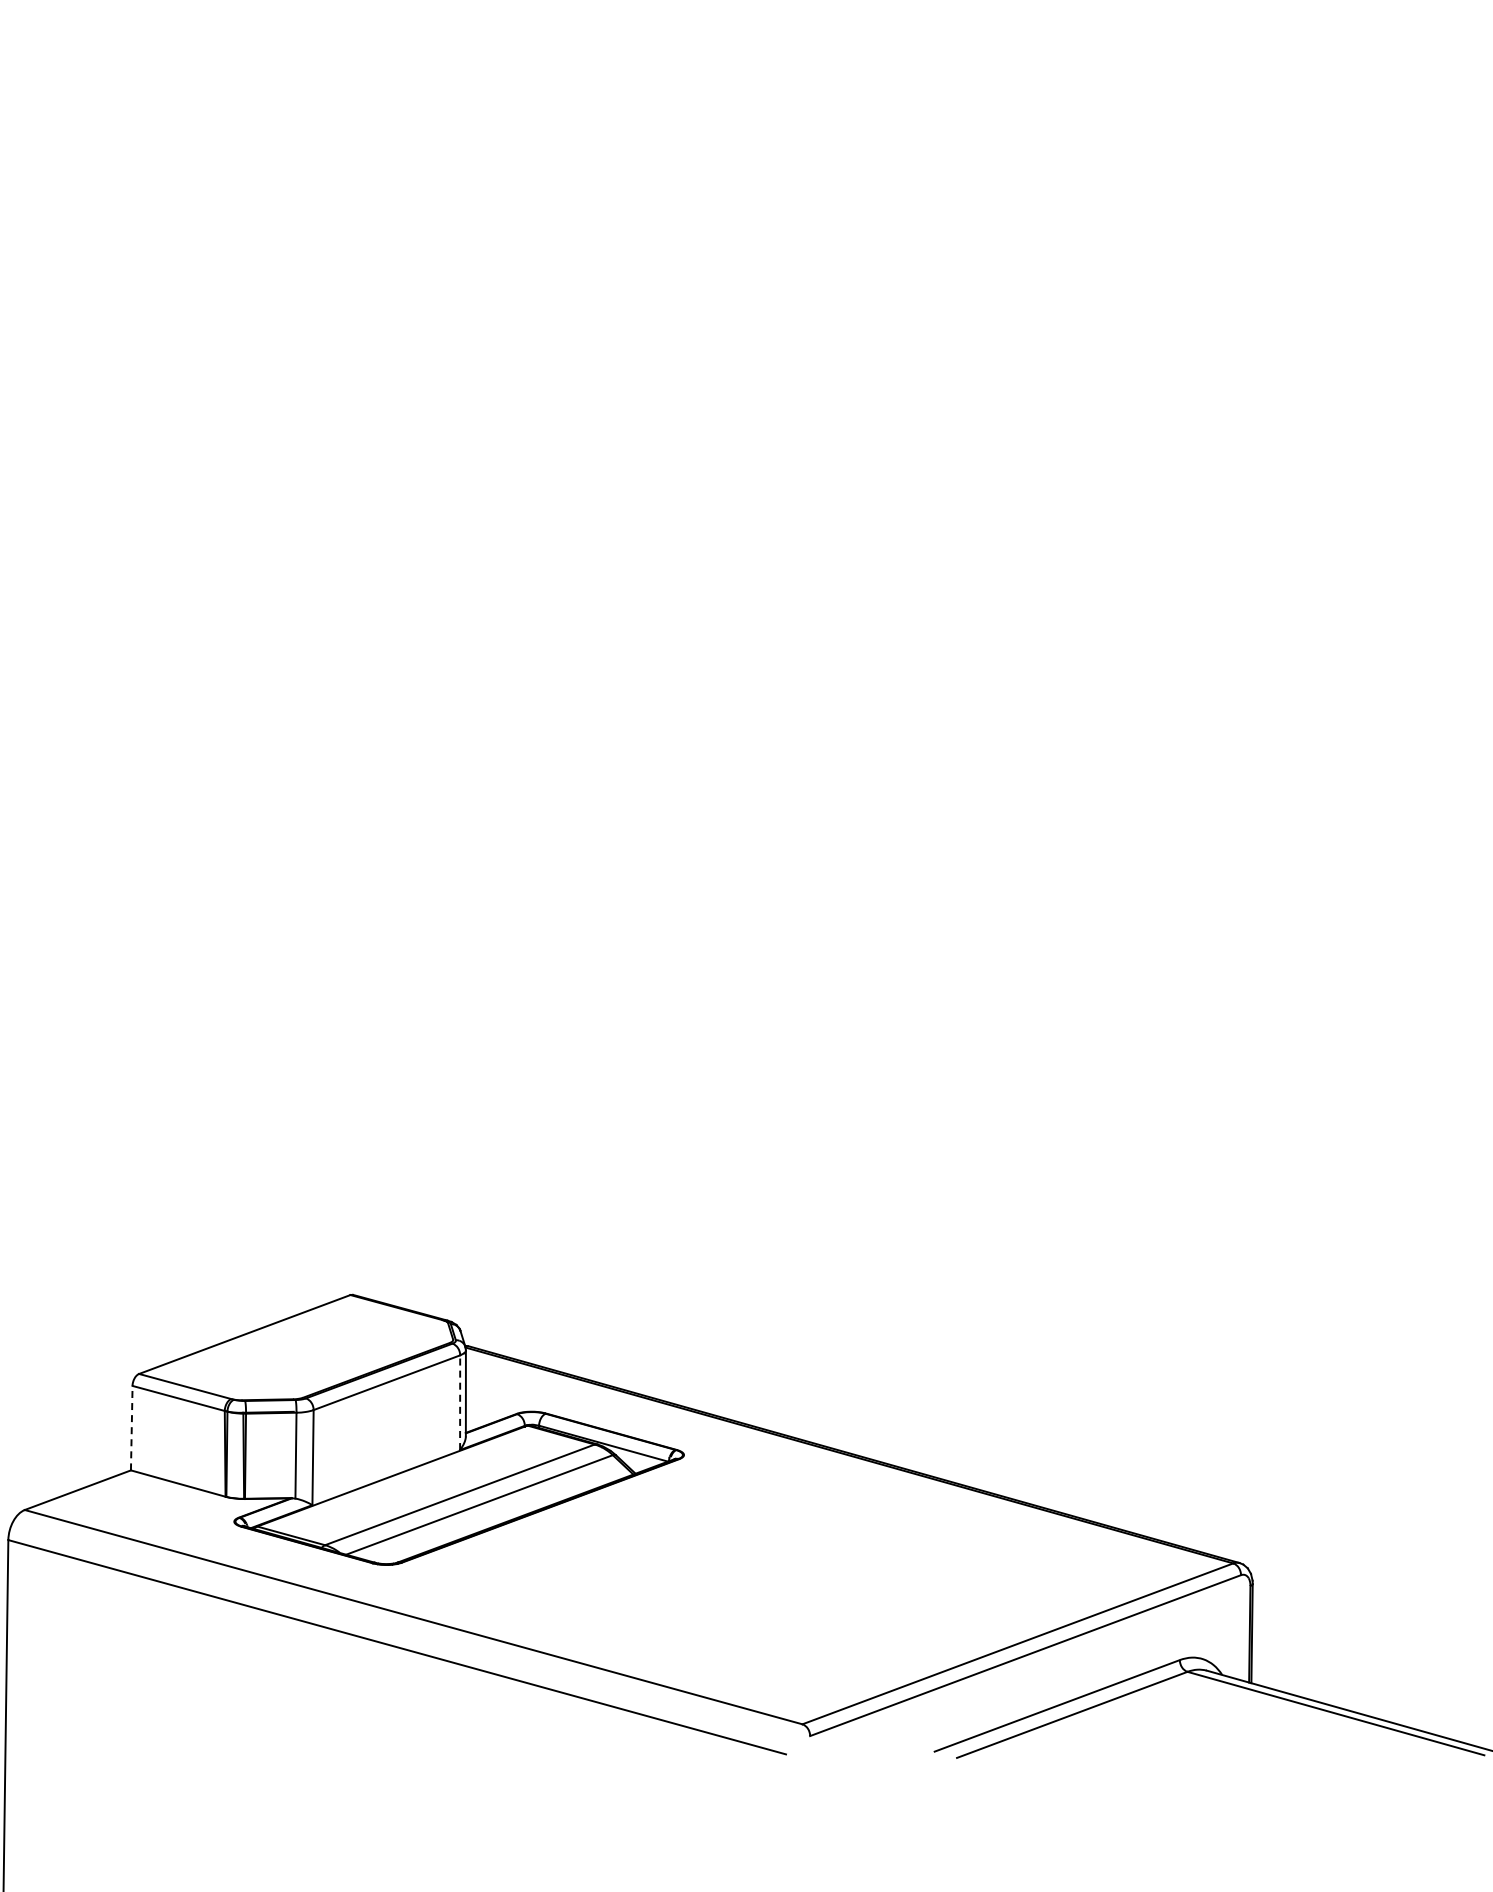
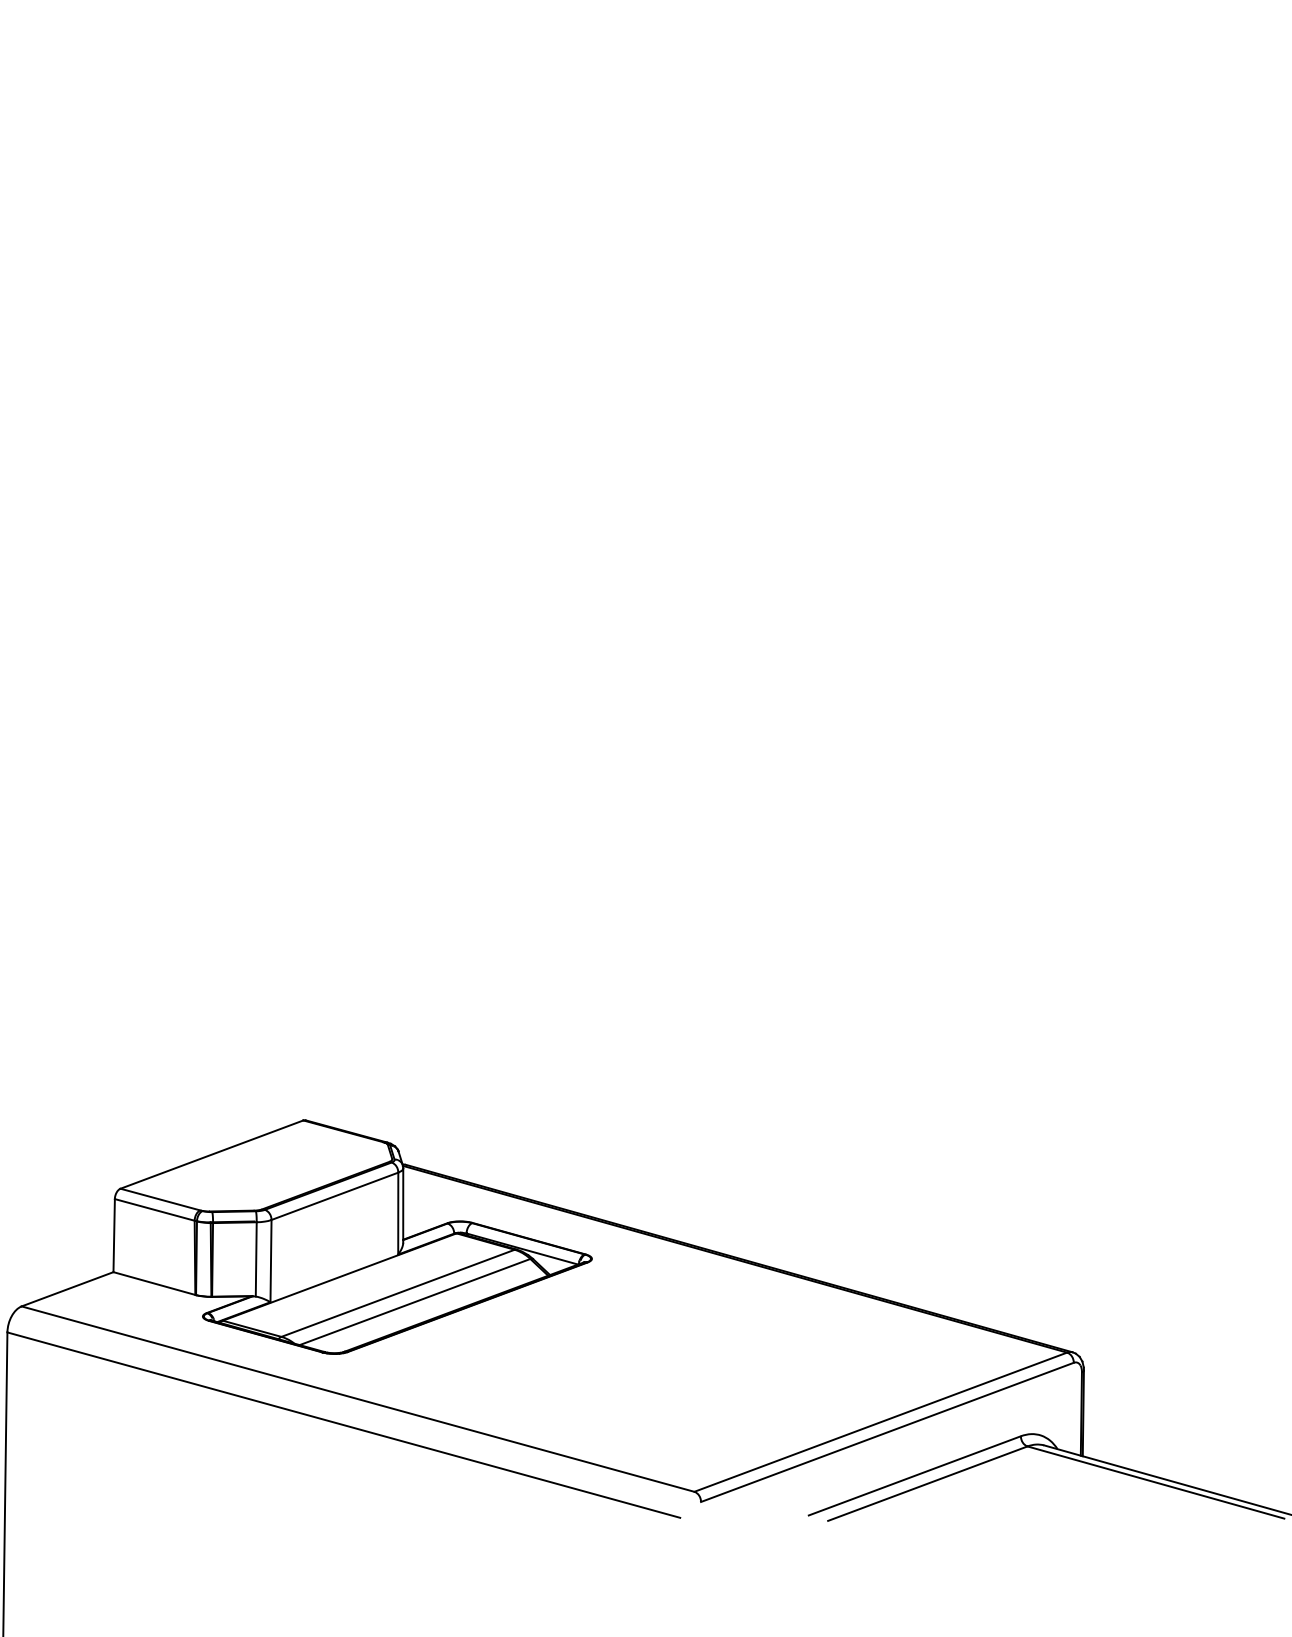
line: (460, 1402) -> (398, 1213), dashed -> solid
line: (131, 1427) -> (113, 1235), dashed -> solid

